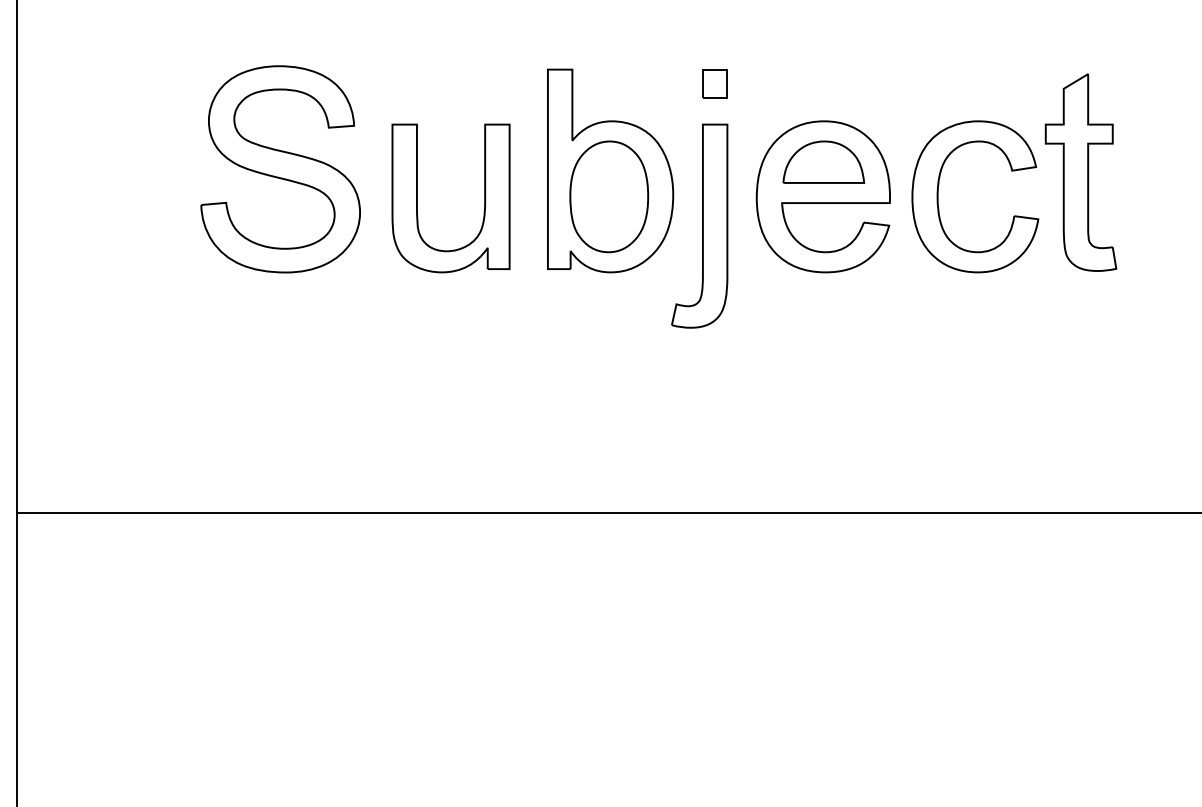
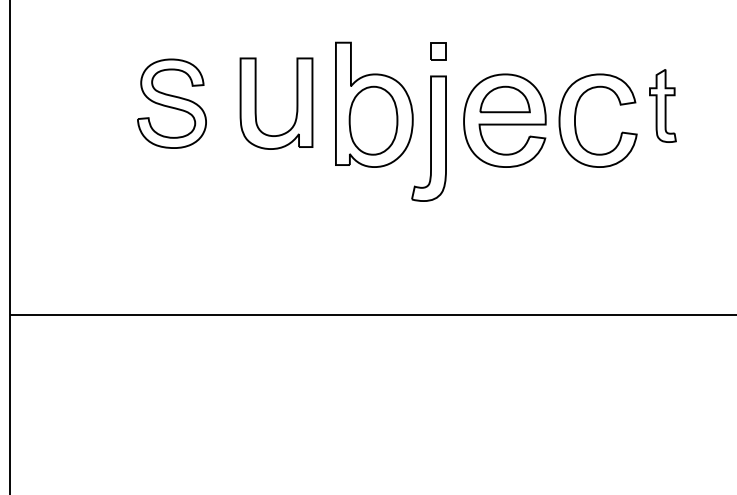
part: (279, 168) -> (171, 103), size x0.7
part: (1080, 171) -> (662, 105), size x0.6
part: (418, 198) -> (256, 103), moved

